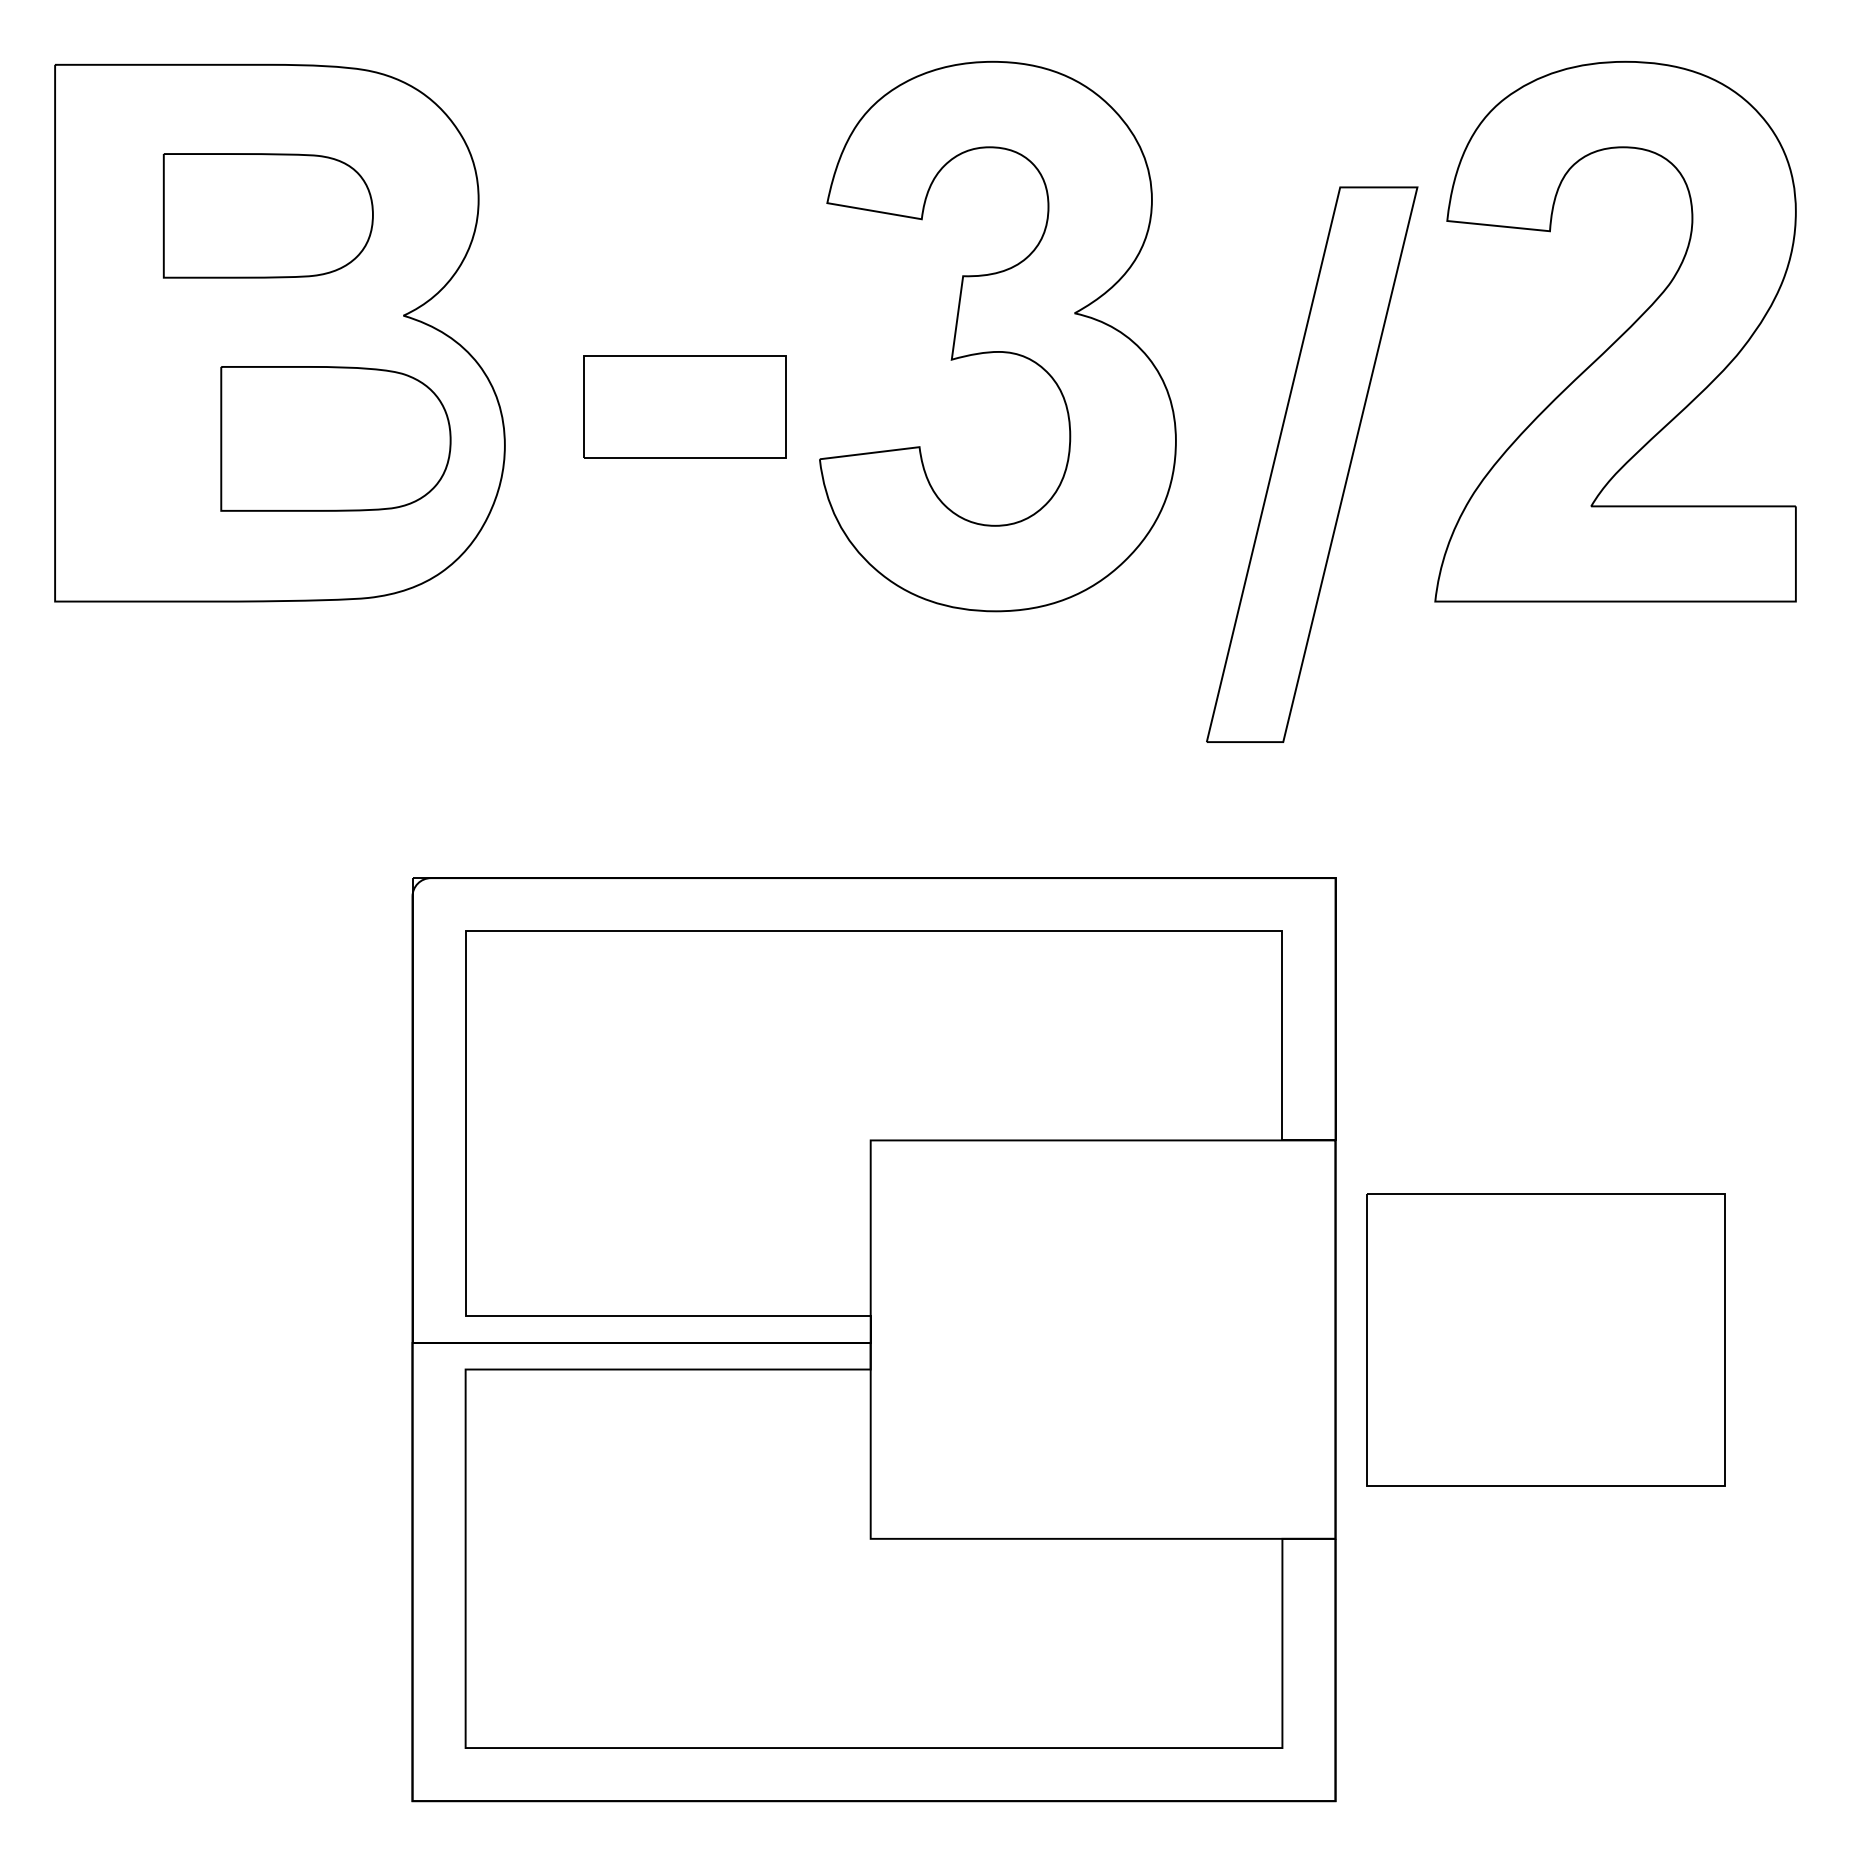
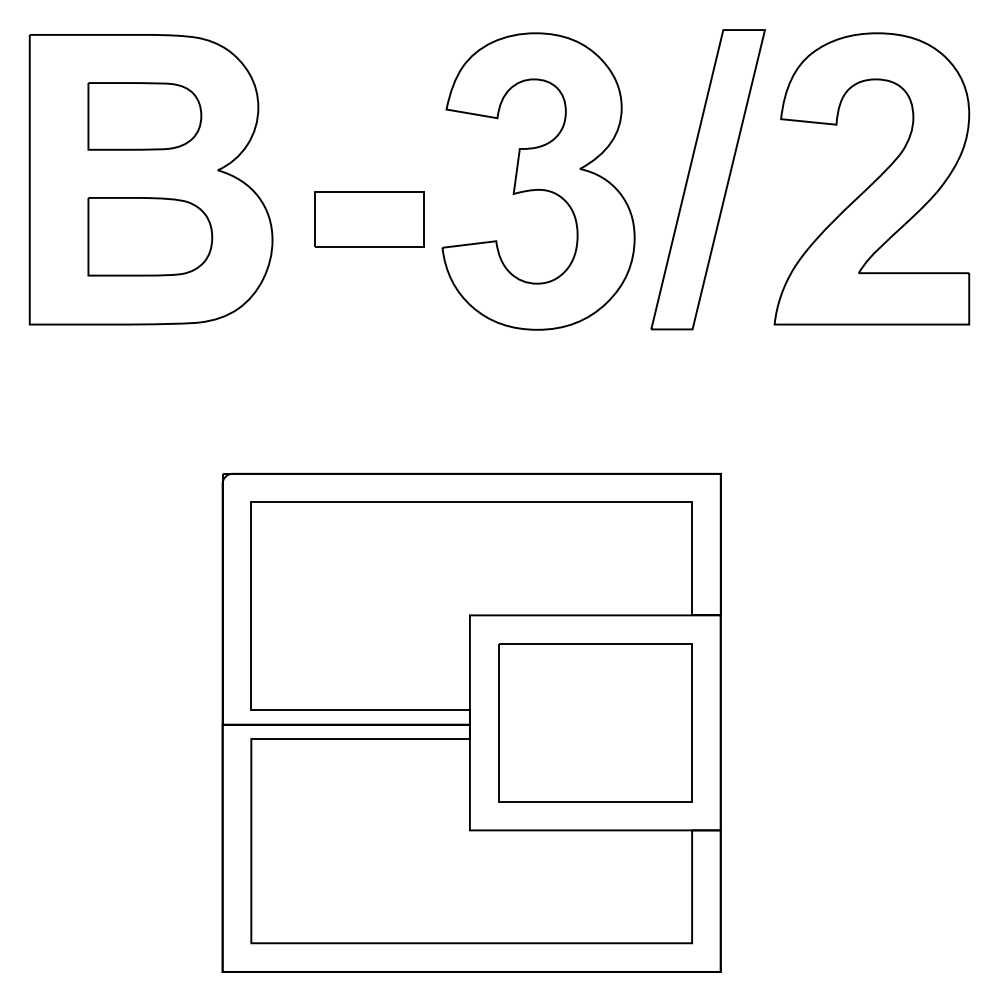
part: (336, 438) -> (150, 236), moved
part: (1310, 464) -> (707, 179), moved
part: (1546, 1338) -> (595, 722), moved

